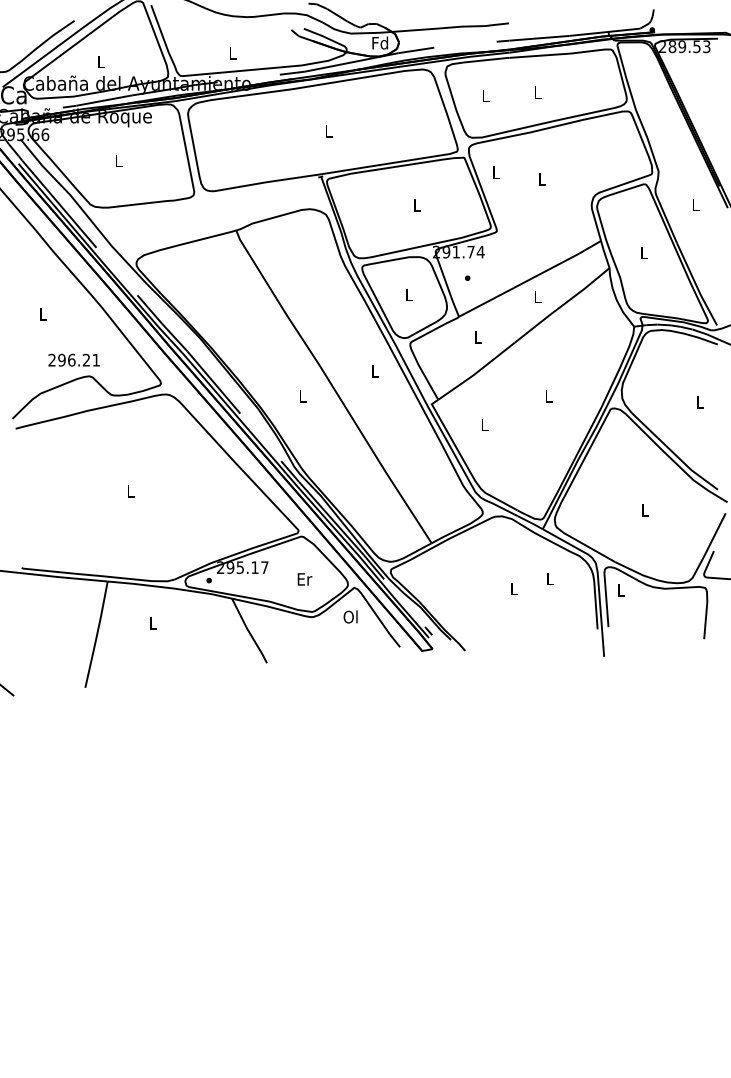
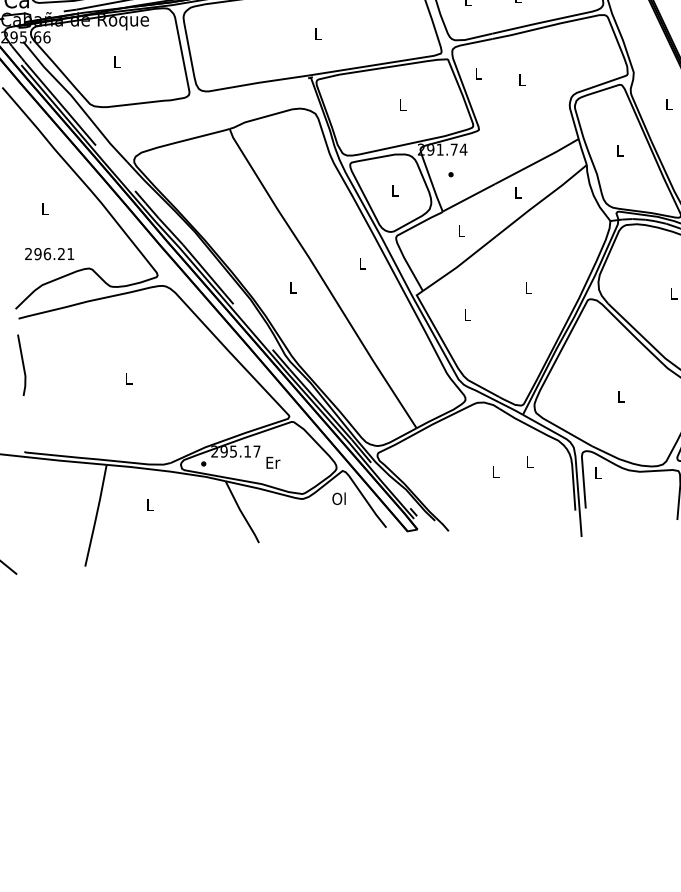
text: (73, 359) -> (49, 253), moved
line: (19, 477) -> (22, 365), added
text: (304, 579) -> (272, 462), moved

